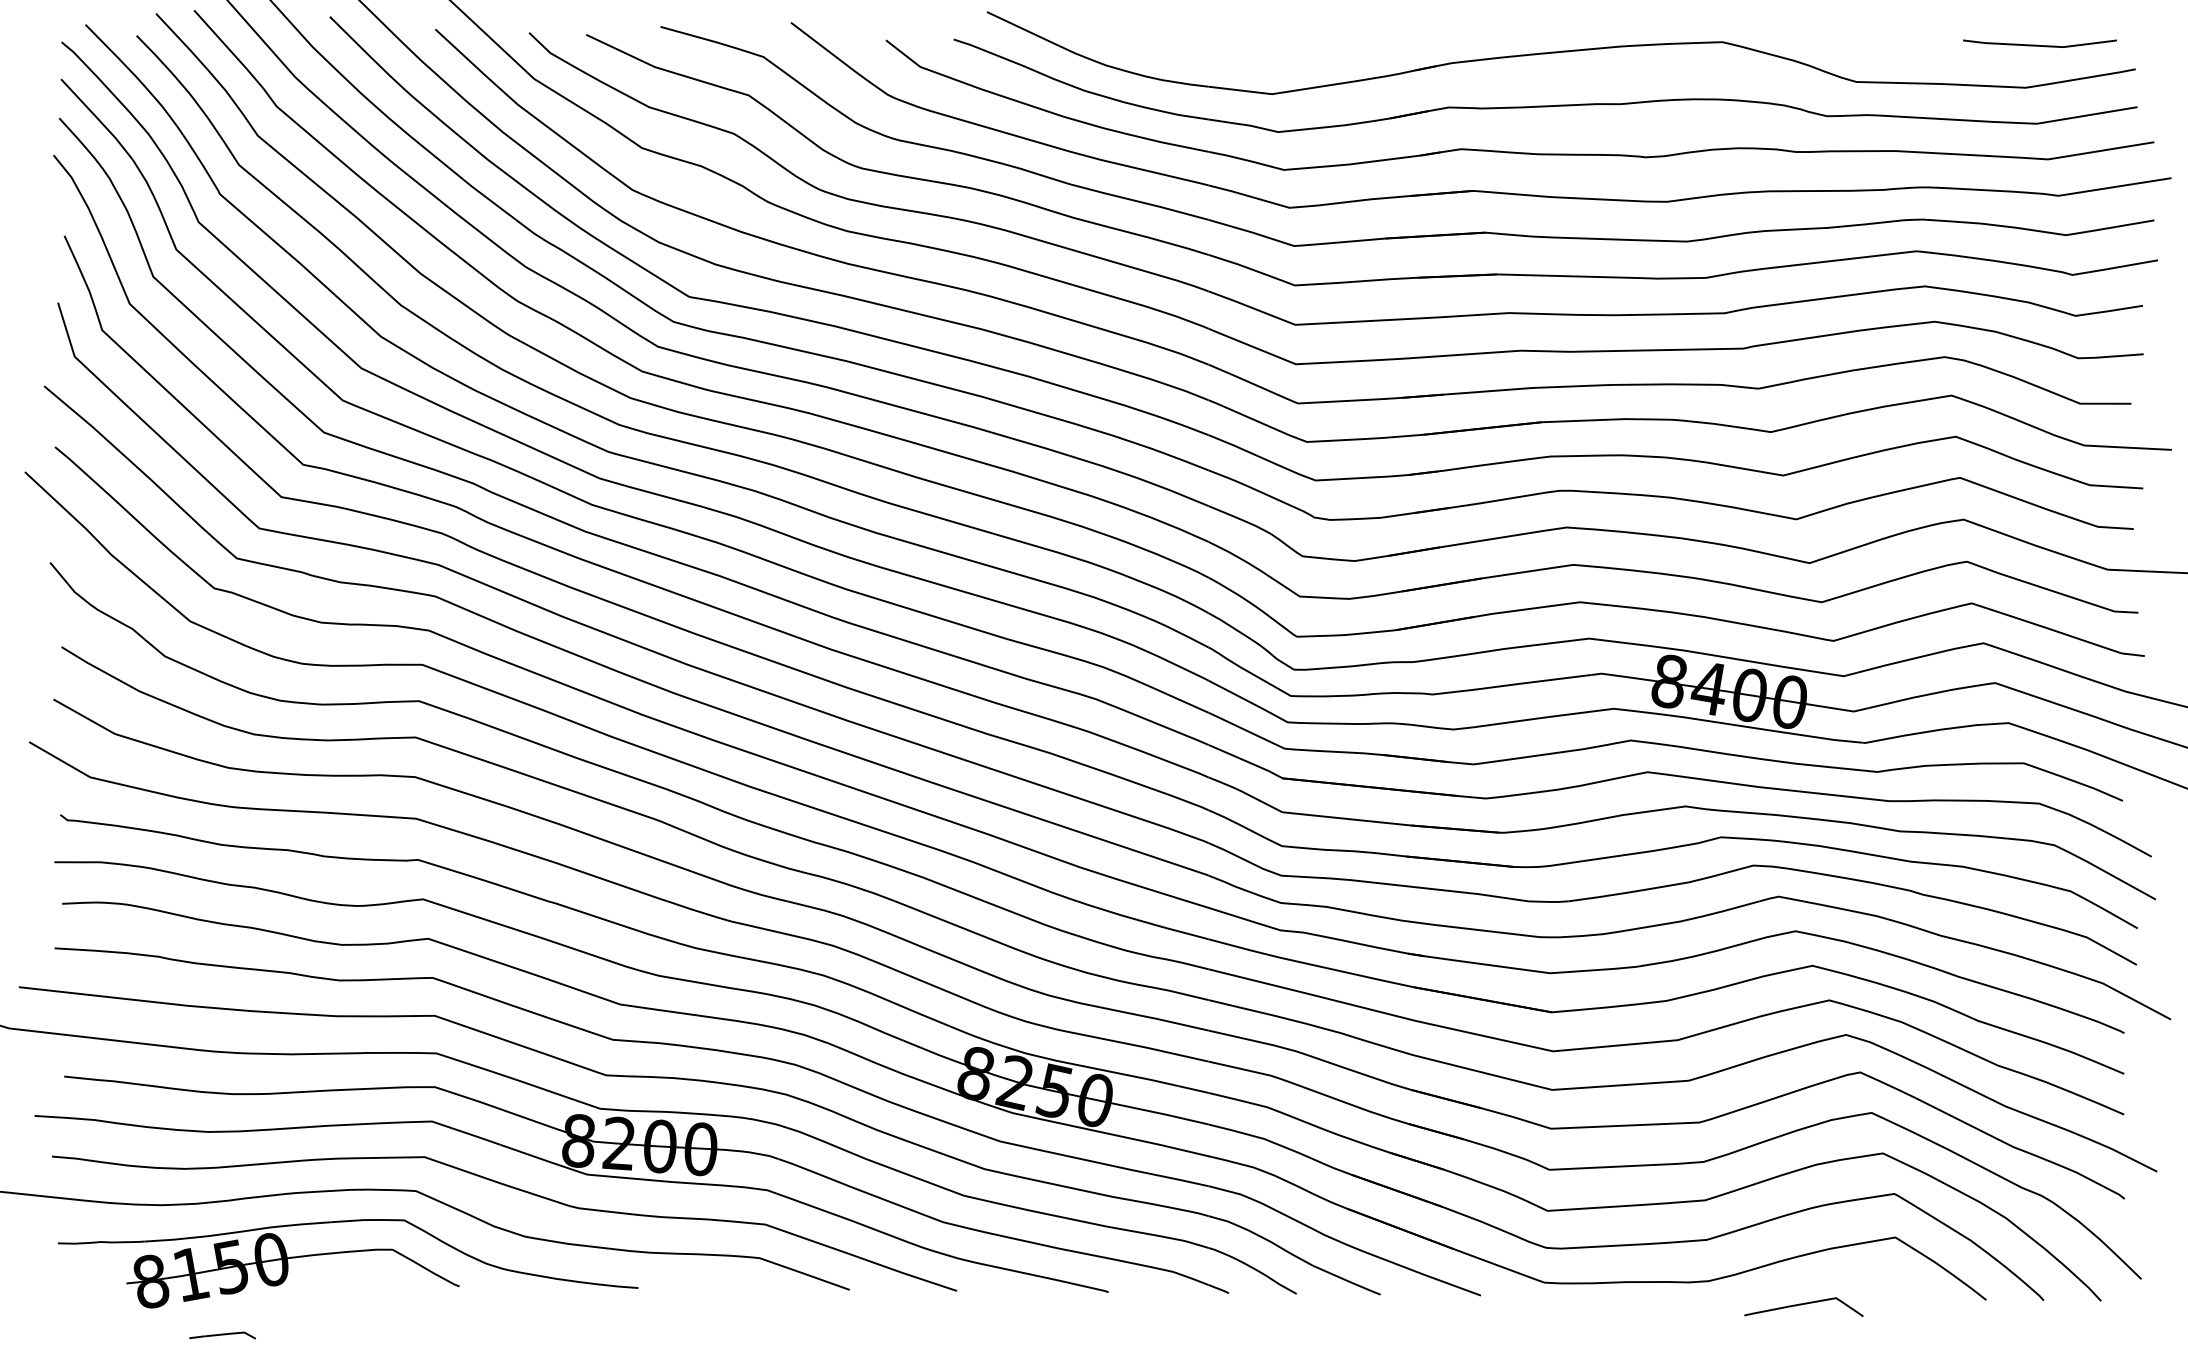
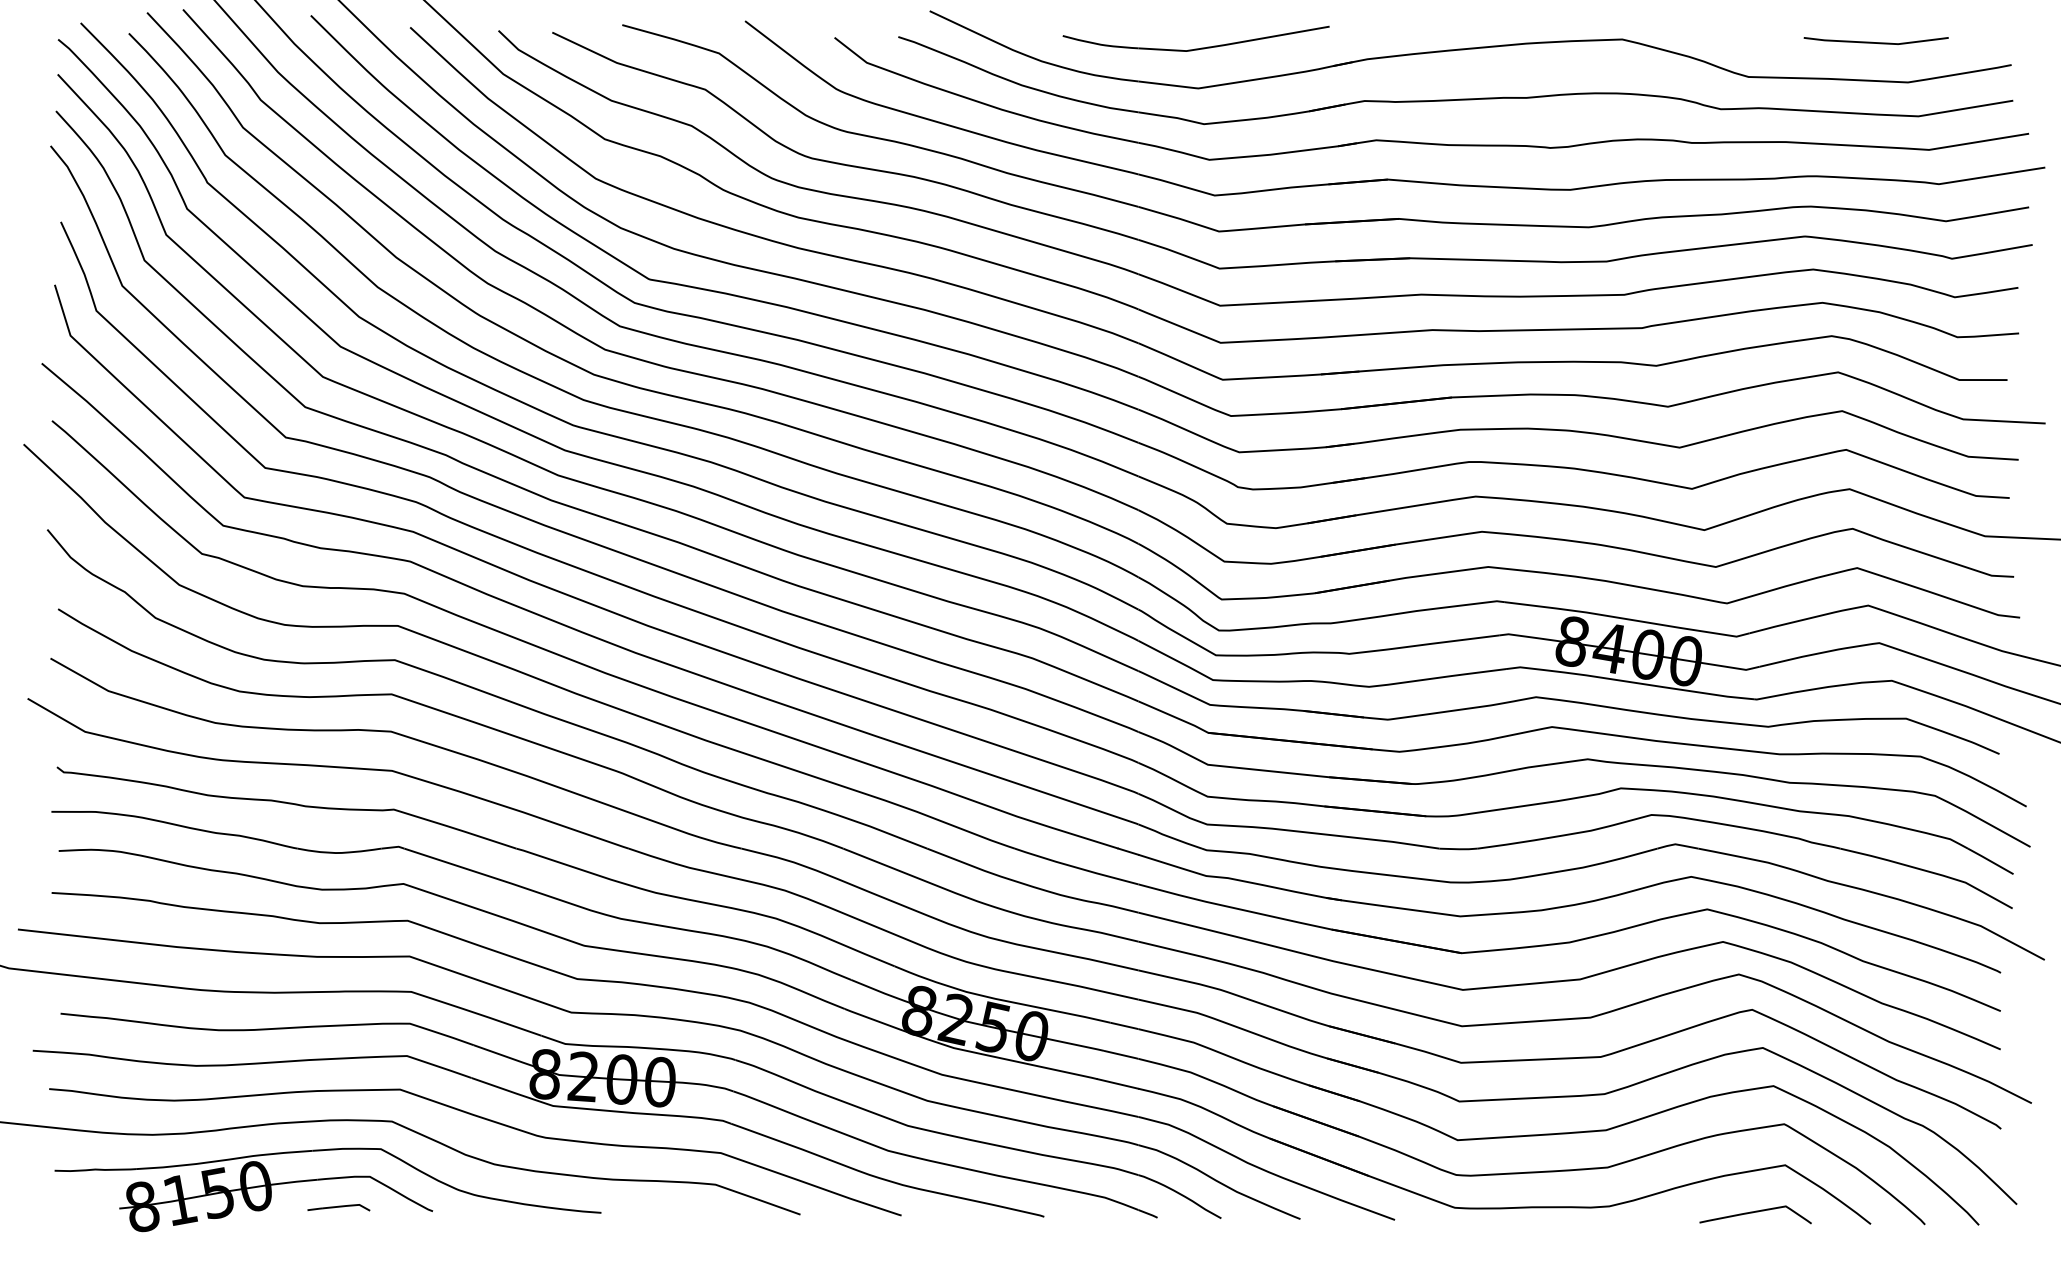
line: (2038, 44) -> (1874, 41), moved
part: (1270, 51) -> (1196, 48), added
curve: (1802, 1305) -> (1754, 1213), moved
part: (222, 1335) -> (338, 1207), moved

